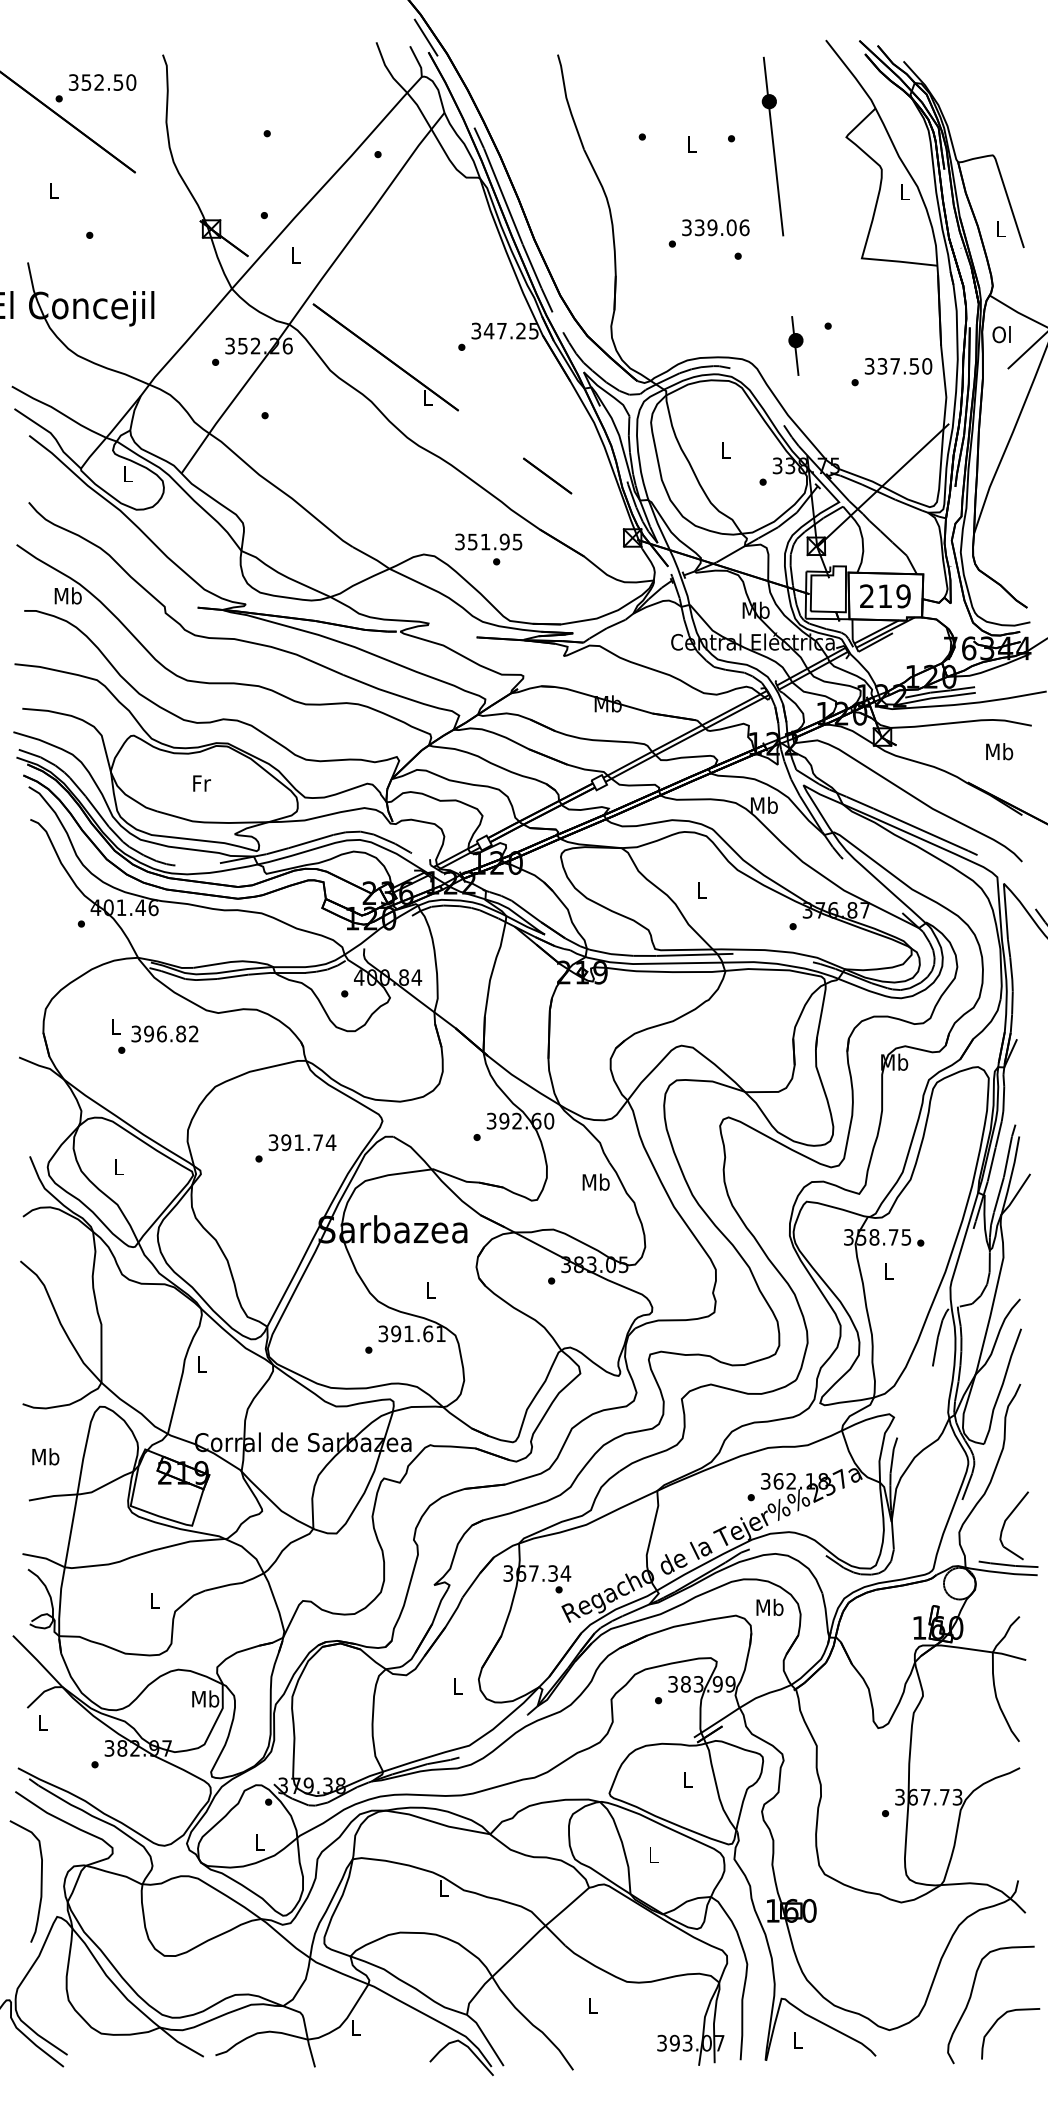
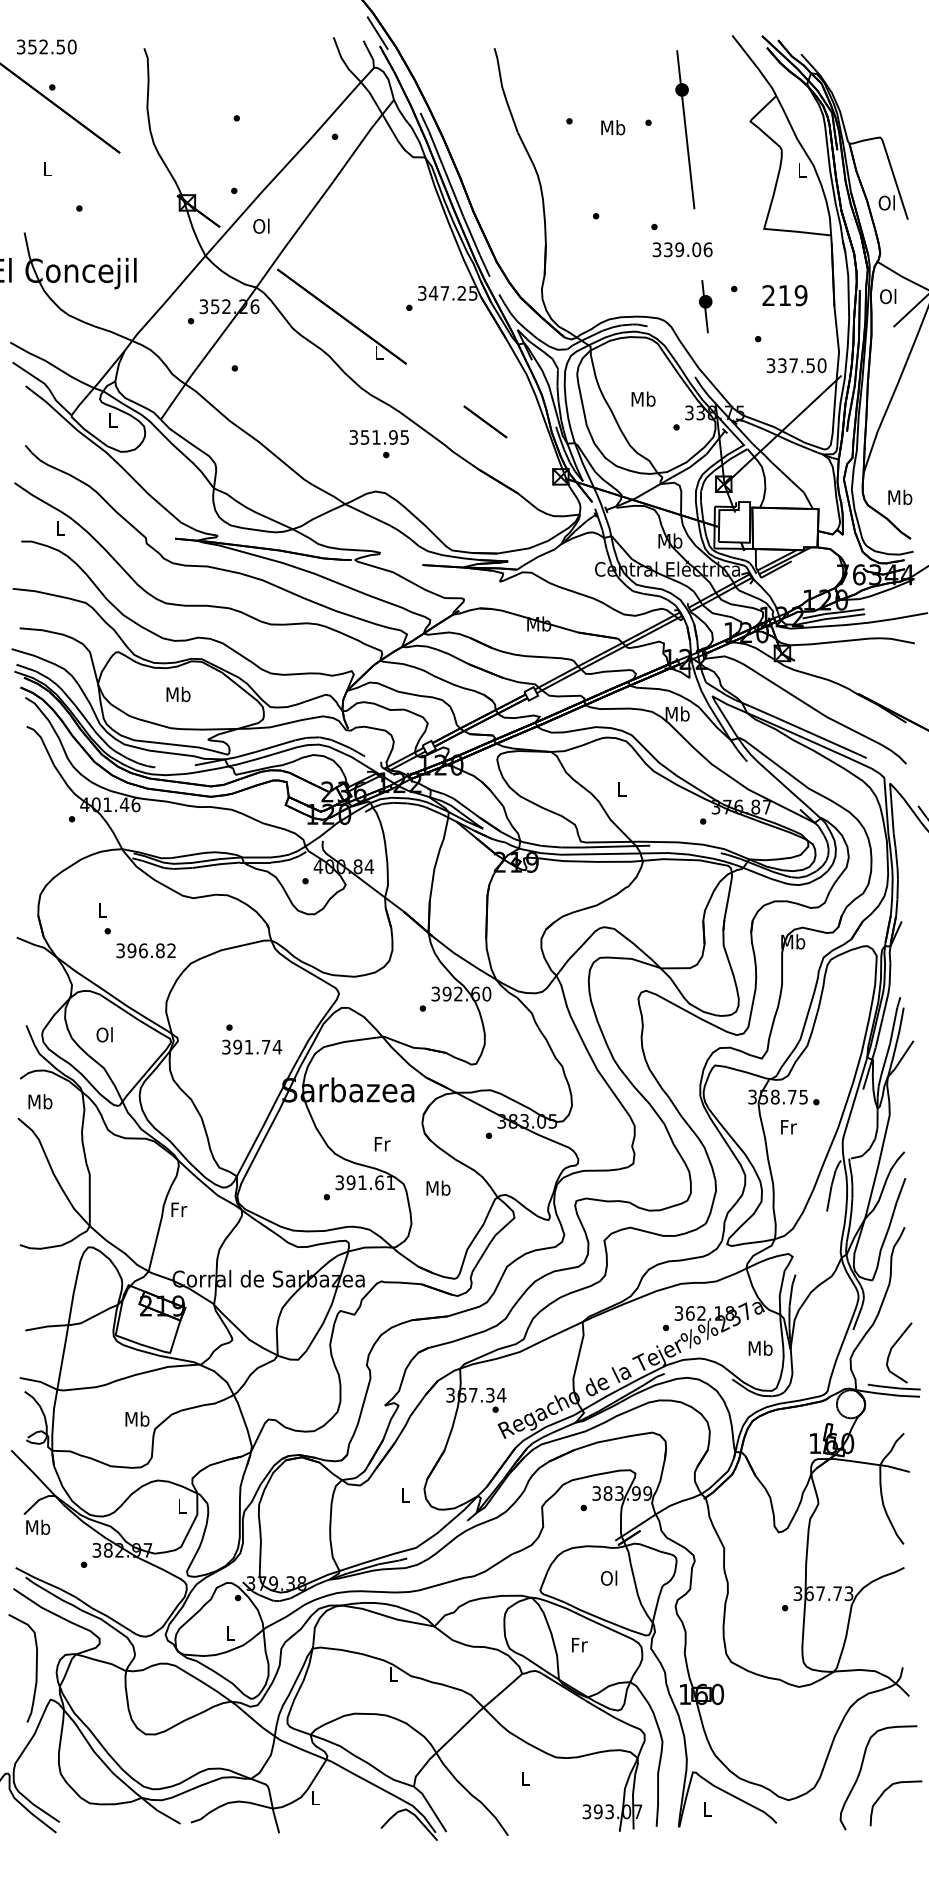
text: (102, 81) -> (46, 46), moved
text: (692, 144) -> (613, 127), L -> Mb
text: (715, 227) -> (682, 249), moved
text: (999, 228) -> (886, 202), L -> Ol
text: (295, 254) -> (261, 225), L -> Ol
text: (898, 366) -> (796, 365), moved
text: (725, 449) -> (643, 398), L -> Mb
text: (487, 549) -> (378, 444), moved
text: (68, 595) -> (60, 527), Mb -> L
text: (884, 596) -> (784, 295), moved
text: (999, 750) -> (900, 496), moved
text: (201, 783) -> (178, 694), Fr -> Mb
text: (164, 1033) -> (145, 950), moved
text: (302, 1141) -> (252, 1046), moved
text: (118, 1166) -> (104, 1034), L -> Ol
text: (596, 1181) -> (438, 1187), moved
text: (889, 1271) -> (788, 1127), L -> Fr
text: (431, 1290) -> (382, 1144), L -> Fr
text: (202, 1364) -> (179, 1209), L -> Fr
text: (45, 1456) -> (40, 1101), moved
text: (155, 1599) -> (137, 1418), L -> Mb
text: (769, 1606) -> (760, 1347), moved
text: (206, 1698) -> (182, 1506), Mb -> L
text: (43, 1721) -> (38, 1526), L -> Mb
text: (687, 1779) -> (609, 1577), L -> Ol
text: (653, 1855) -> (579, 1645), L -> Fr

